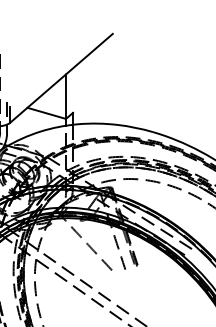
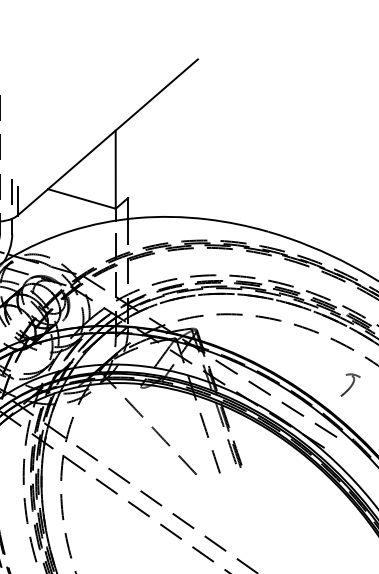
part: (199, 219) -> (350, 385), added

